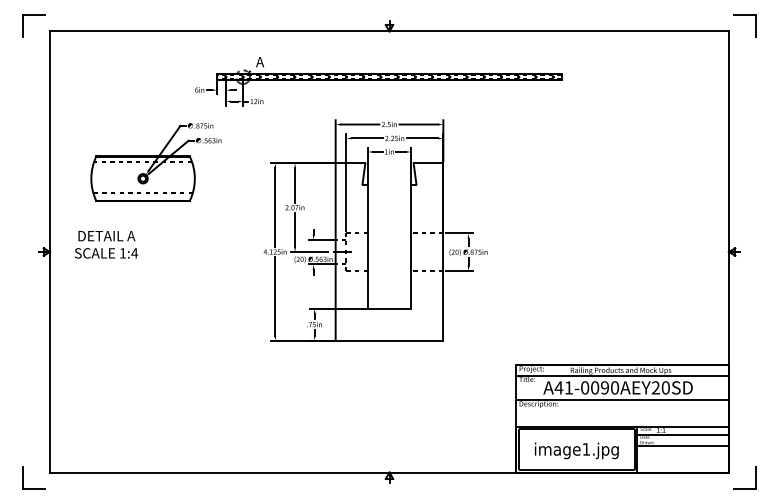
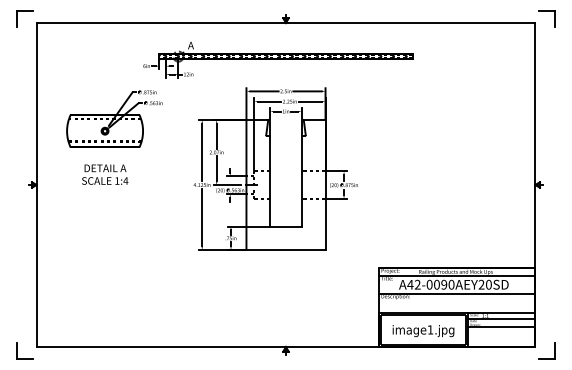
text: (106, 244) -> (105, 174), moved
text: (568, 387) -> (417, 284), A41-0090AEY20SD -> A42-0090AEY20SD

